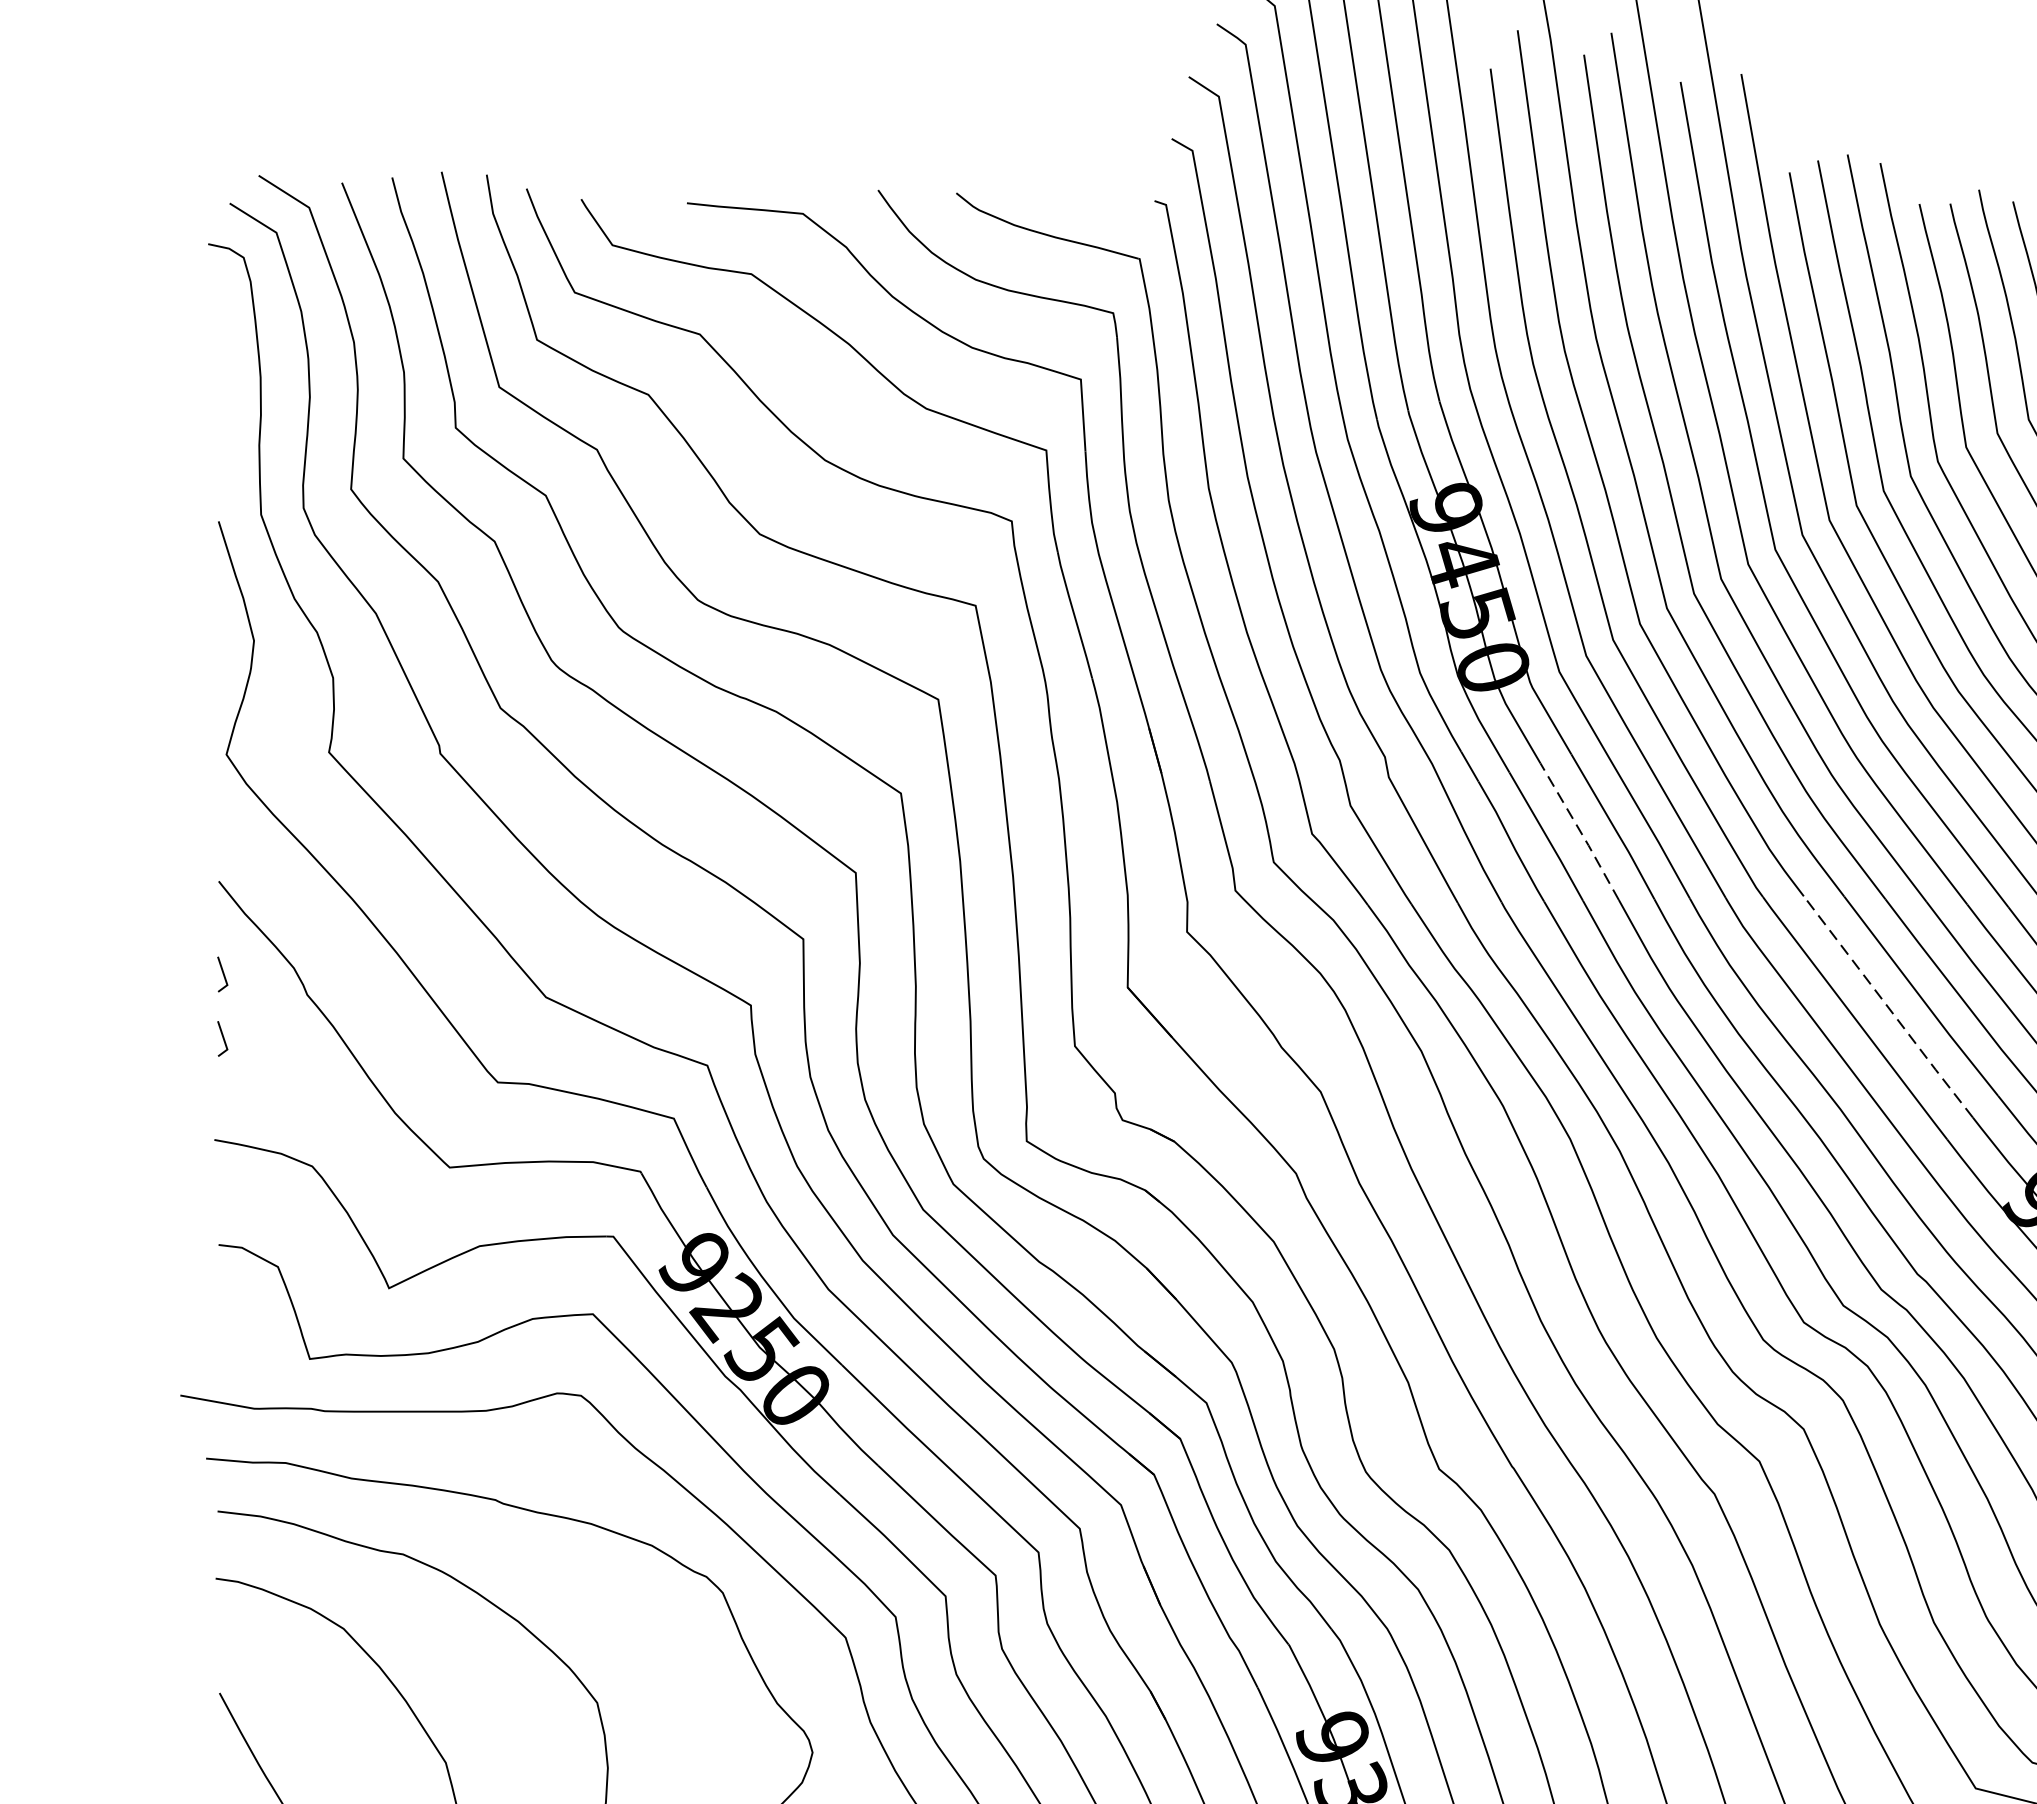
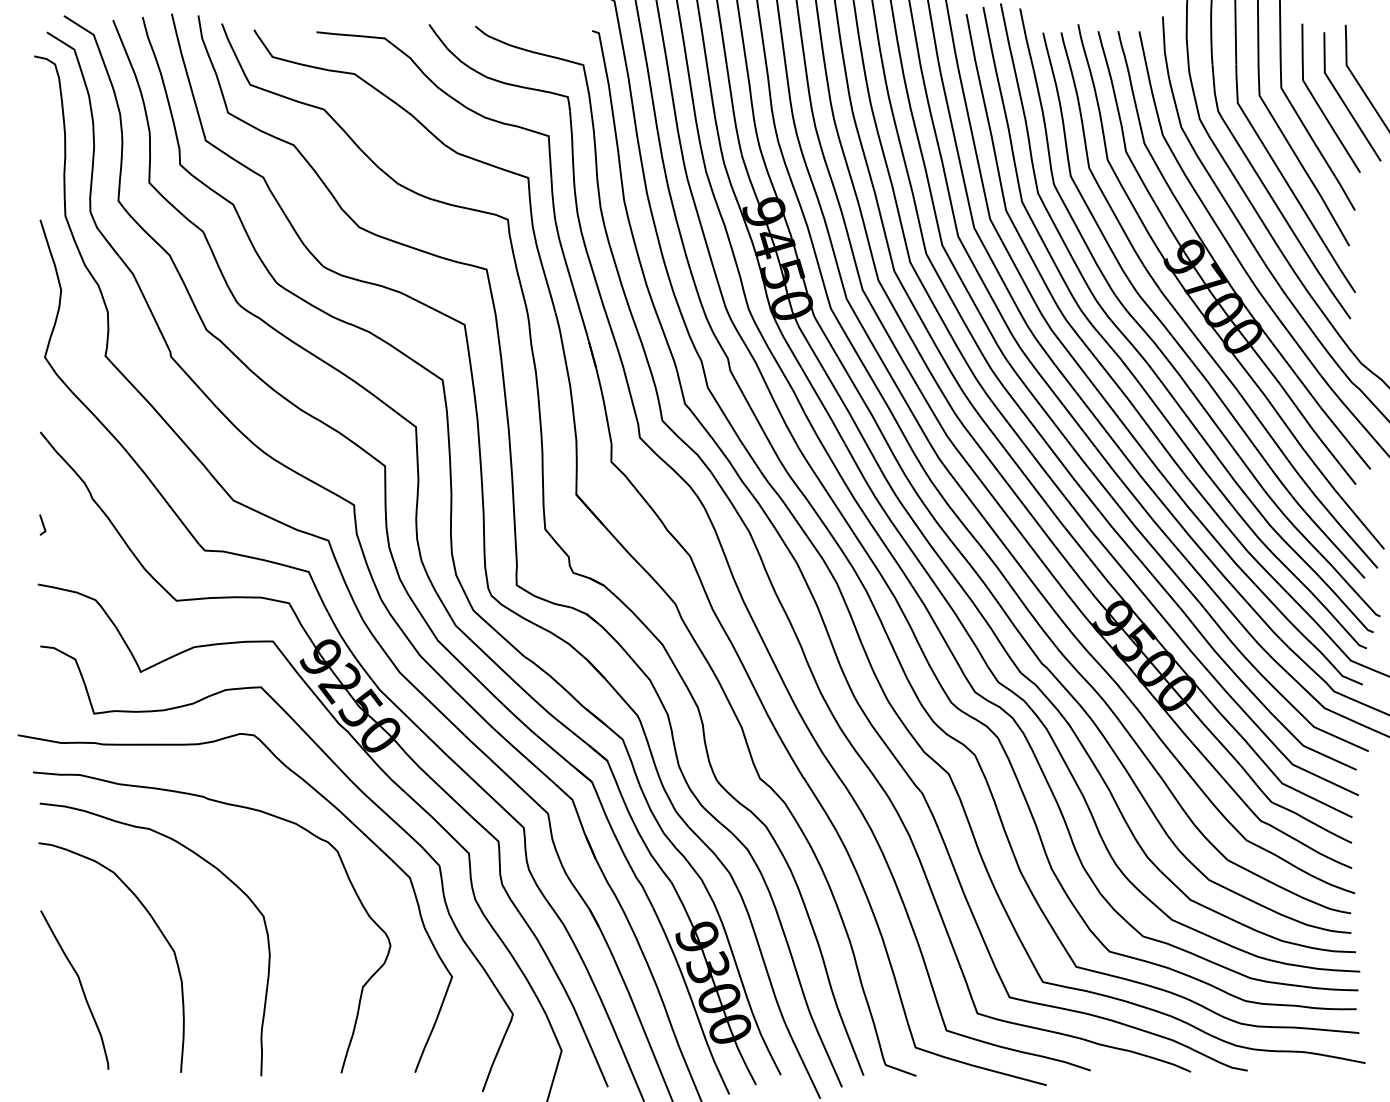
line: (1580, 831) -> (843, 402), dashed -> solid
line: (222, 973) -> (42, 486), removed
line: (1889, 1007) -> (1025, 506), dashed -> solid

